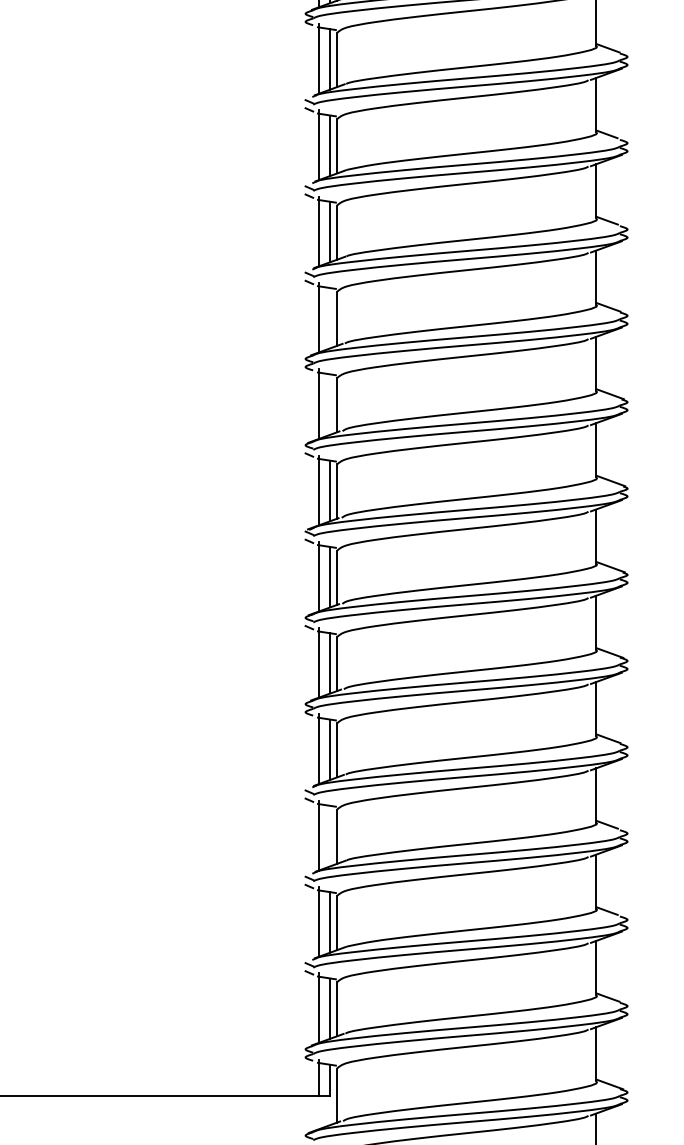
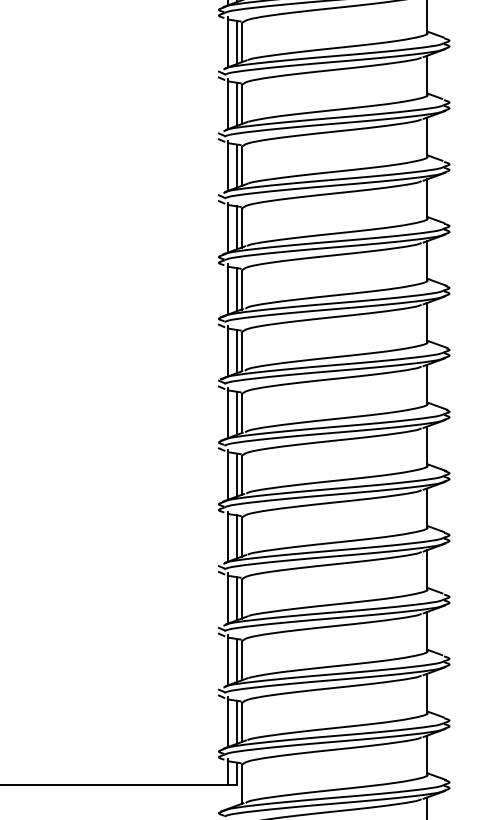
line: (330, 318) -> (236, 228), added
line: (330, 404) -> (236, 289), added
line: (330, 835) -> (236, 598), added

